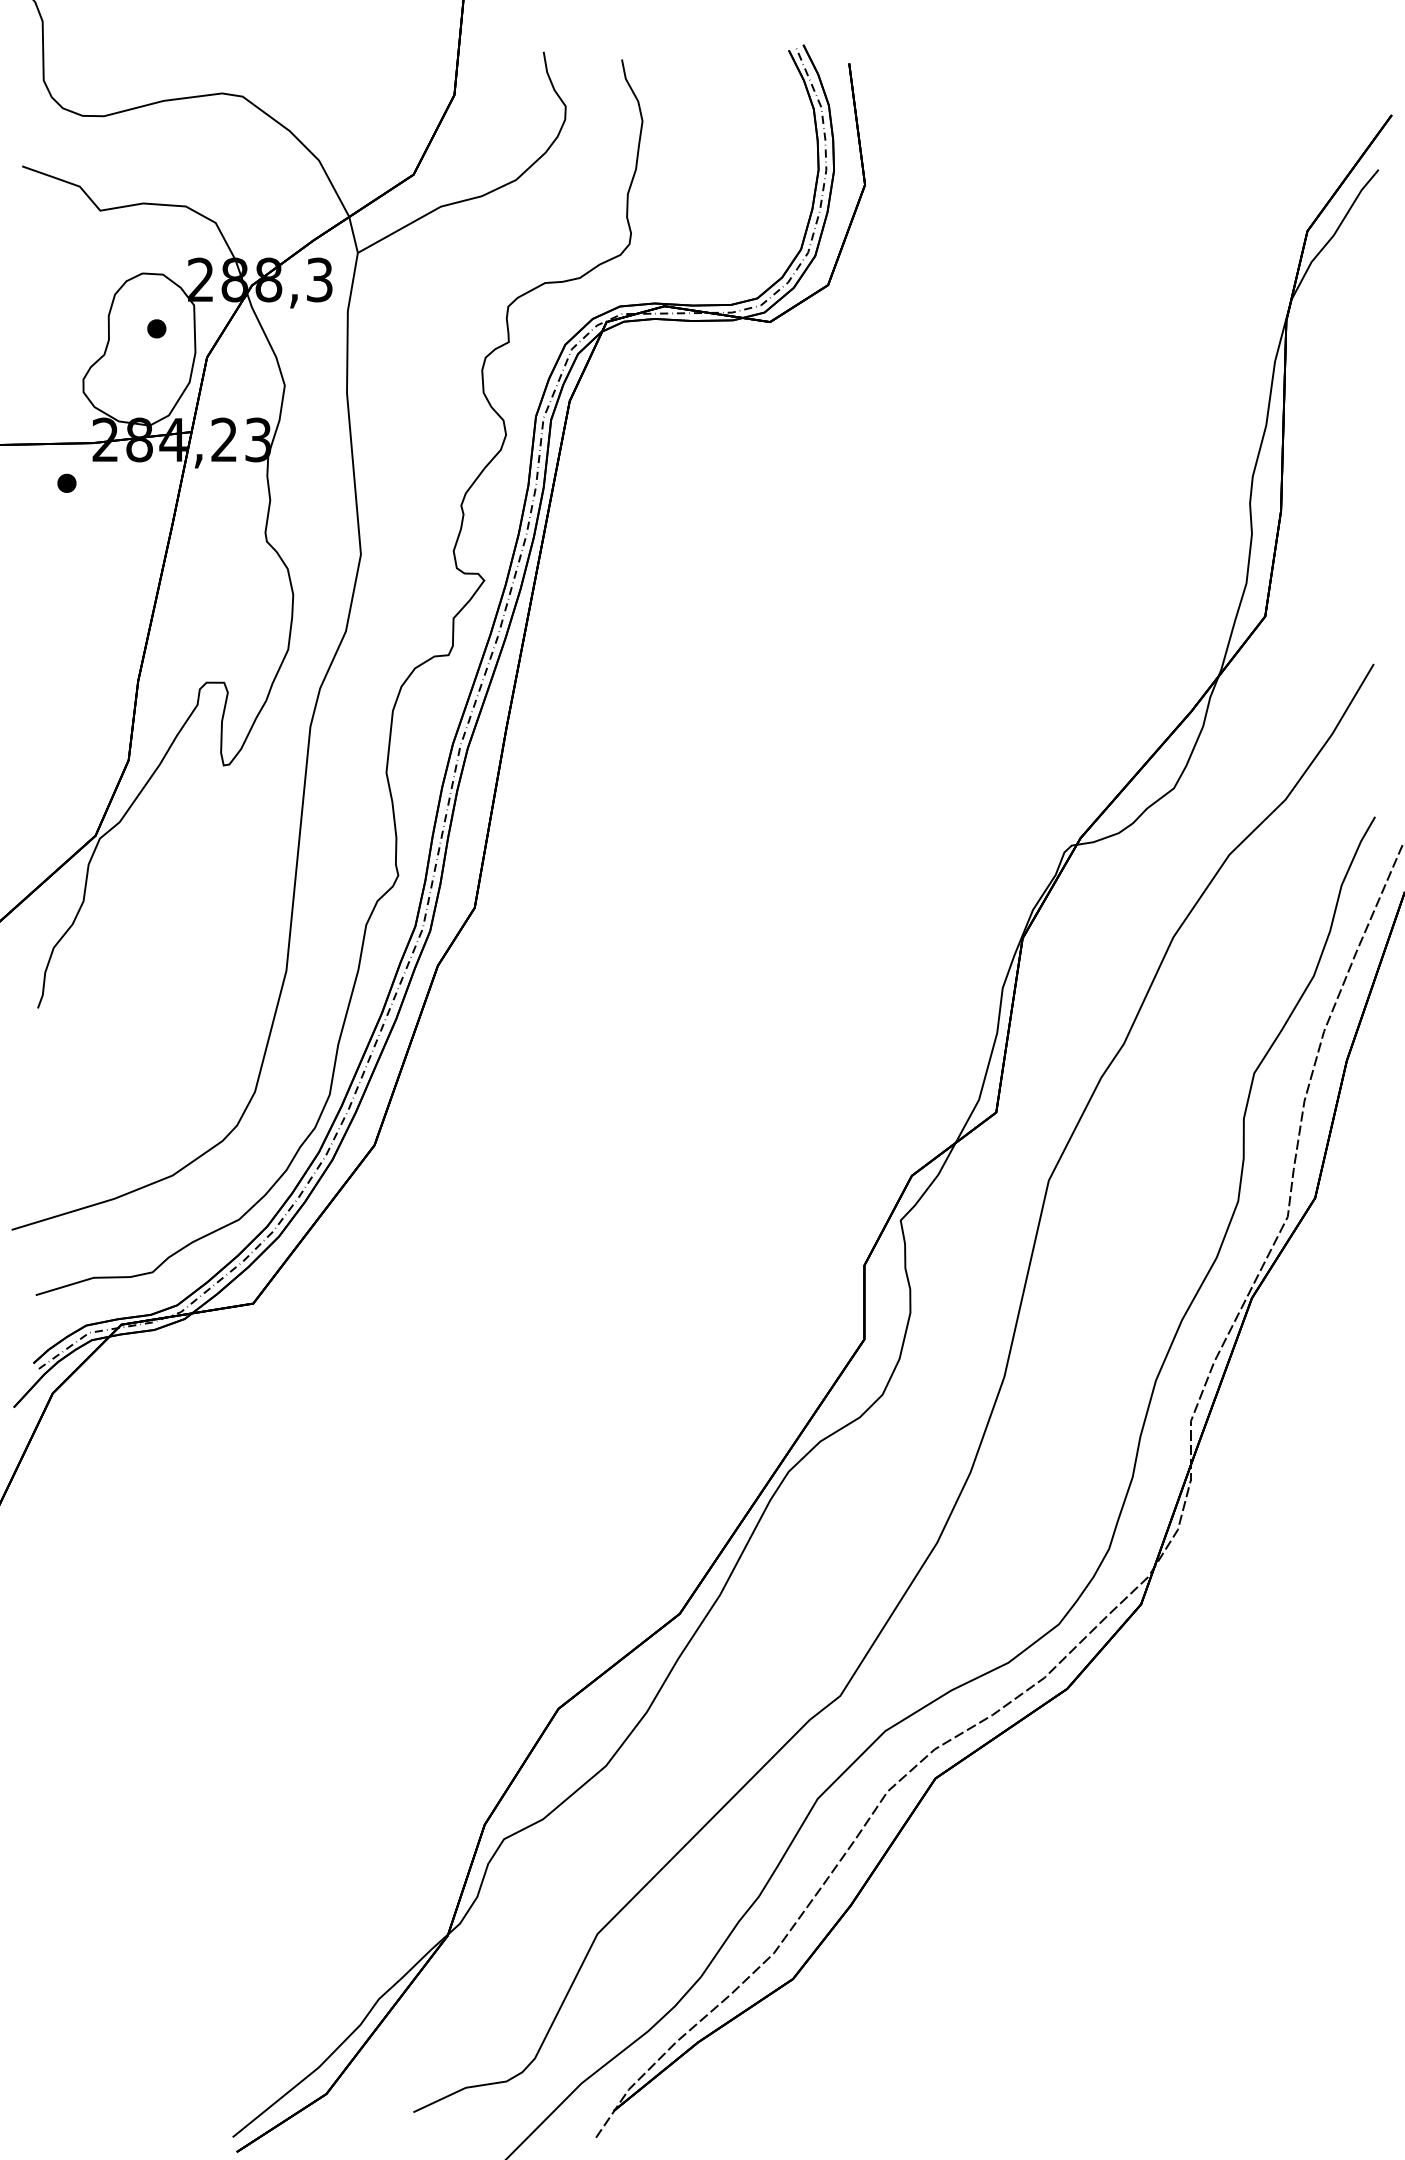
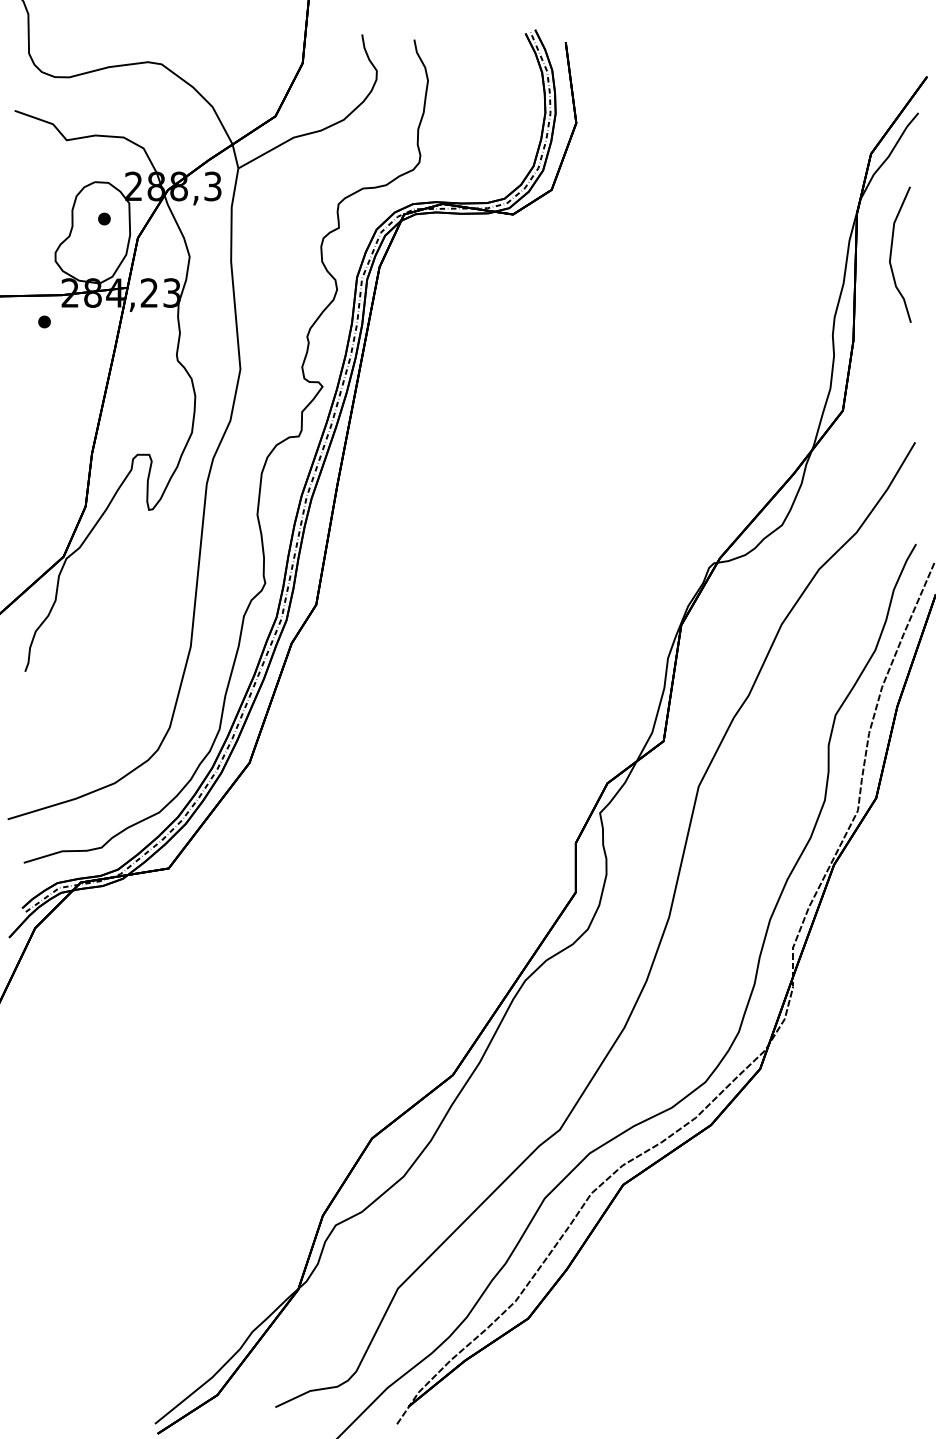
curve: (1338, 382) -> (891, 254), added

